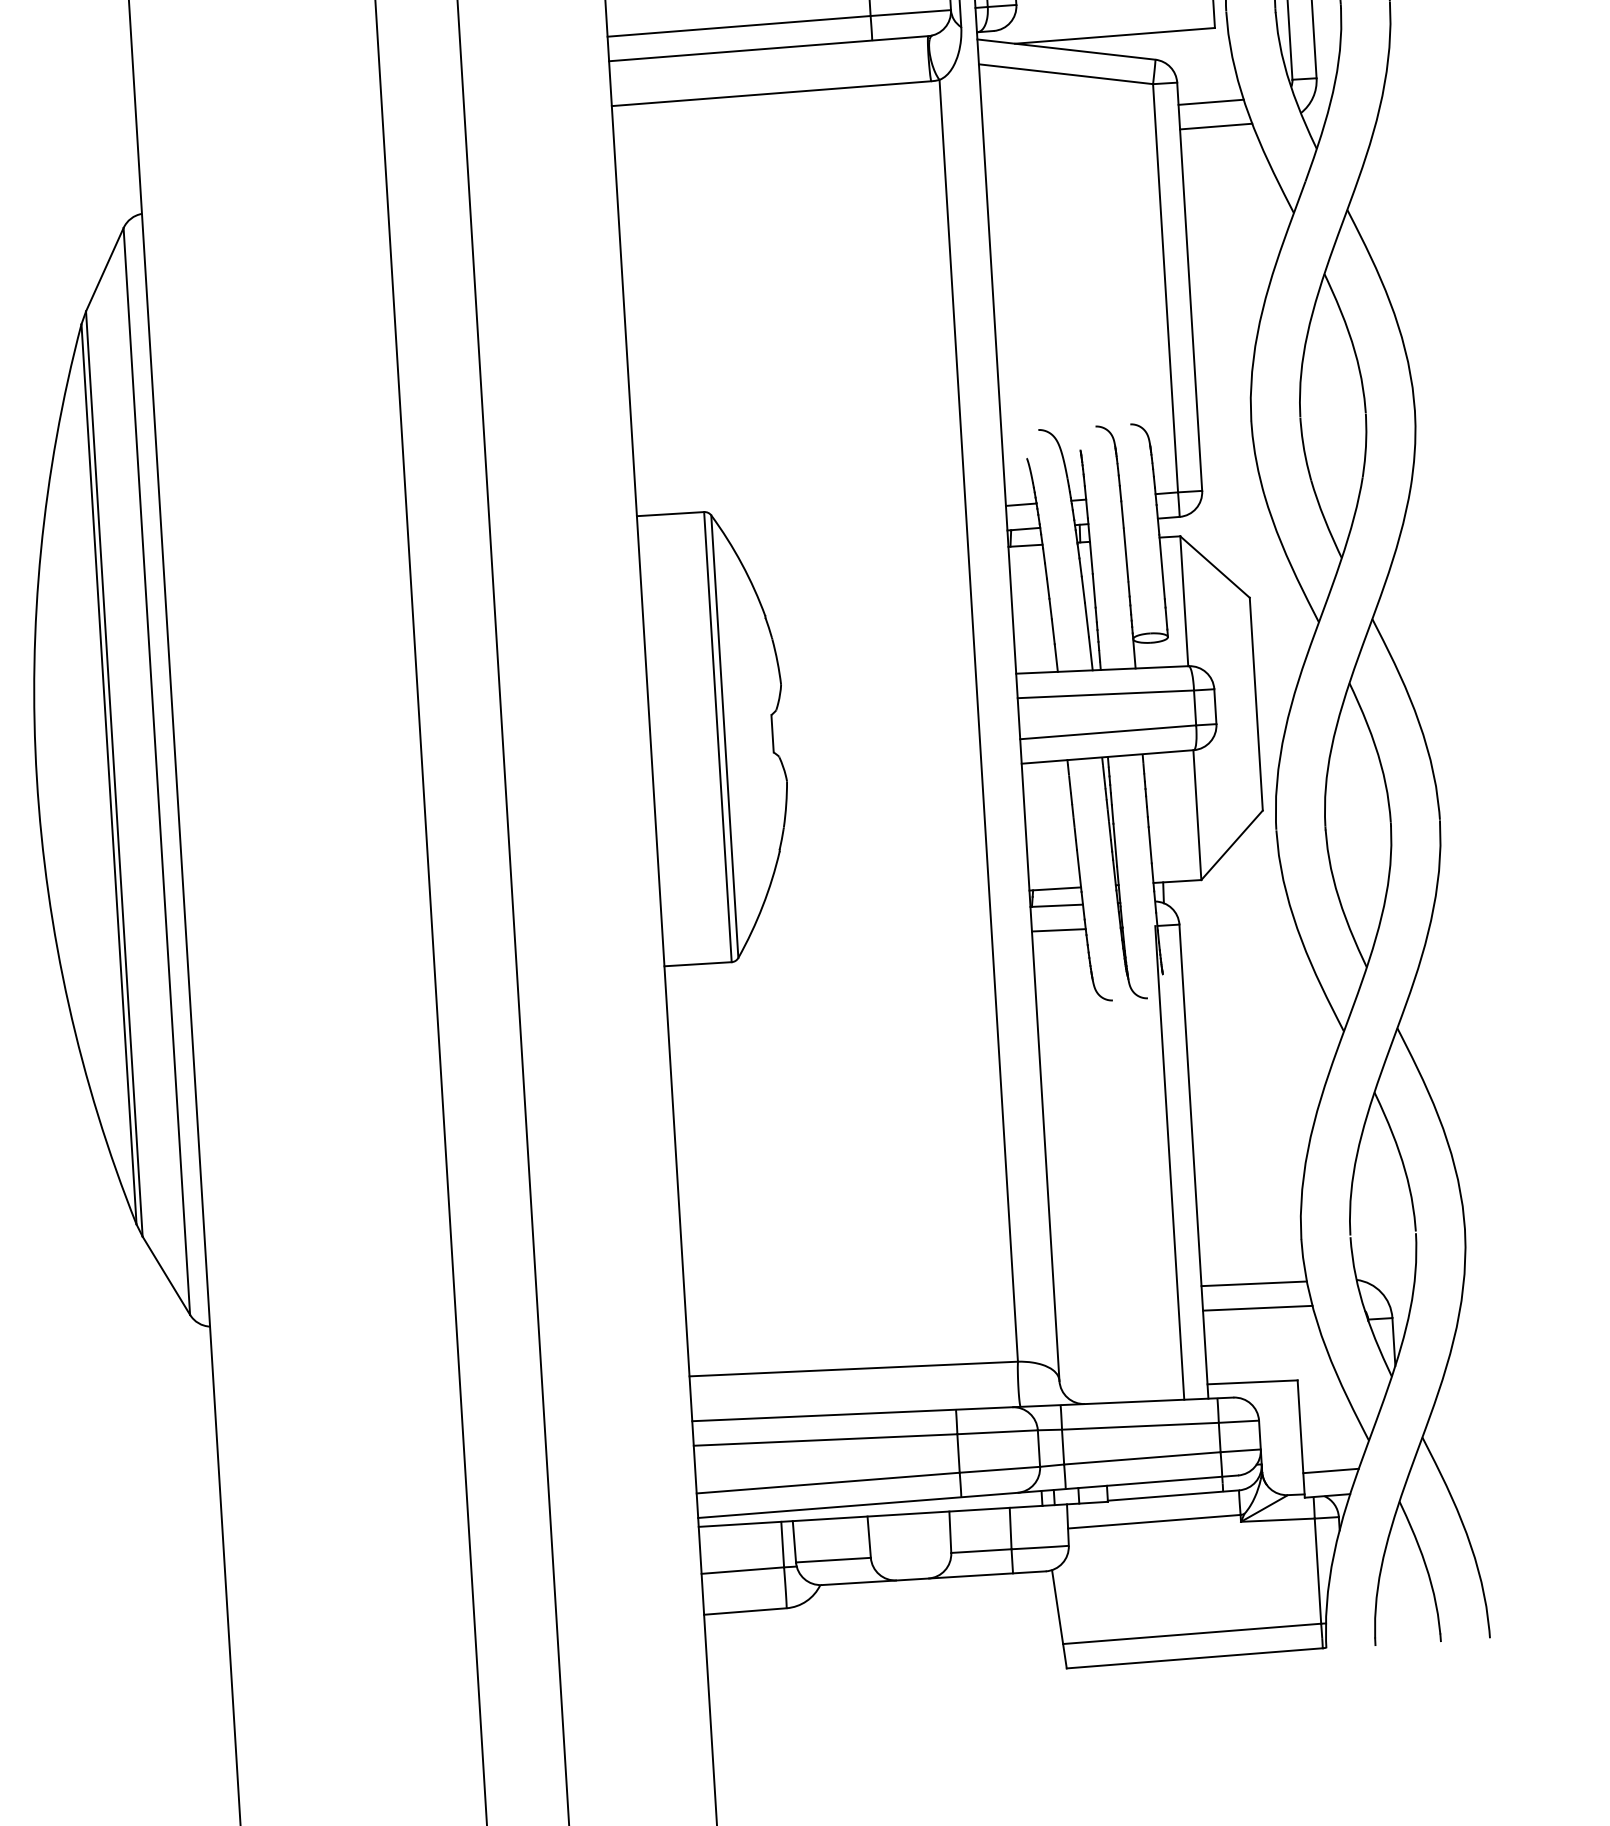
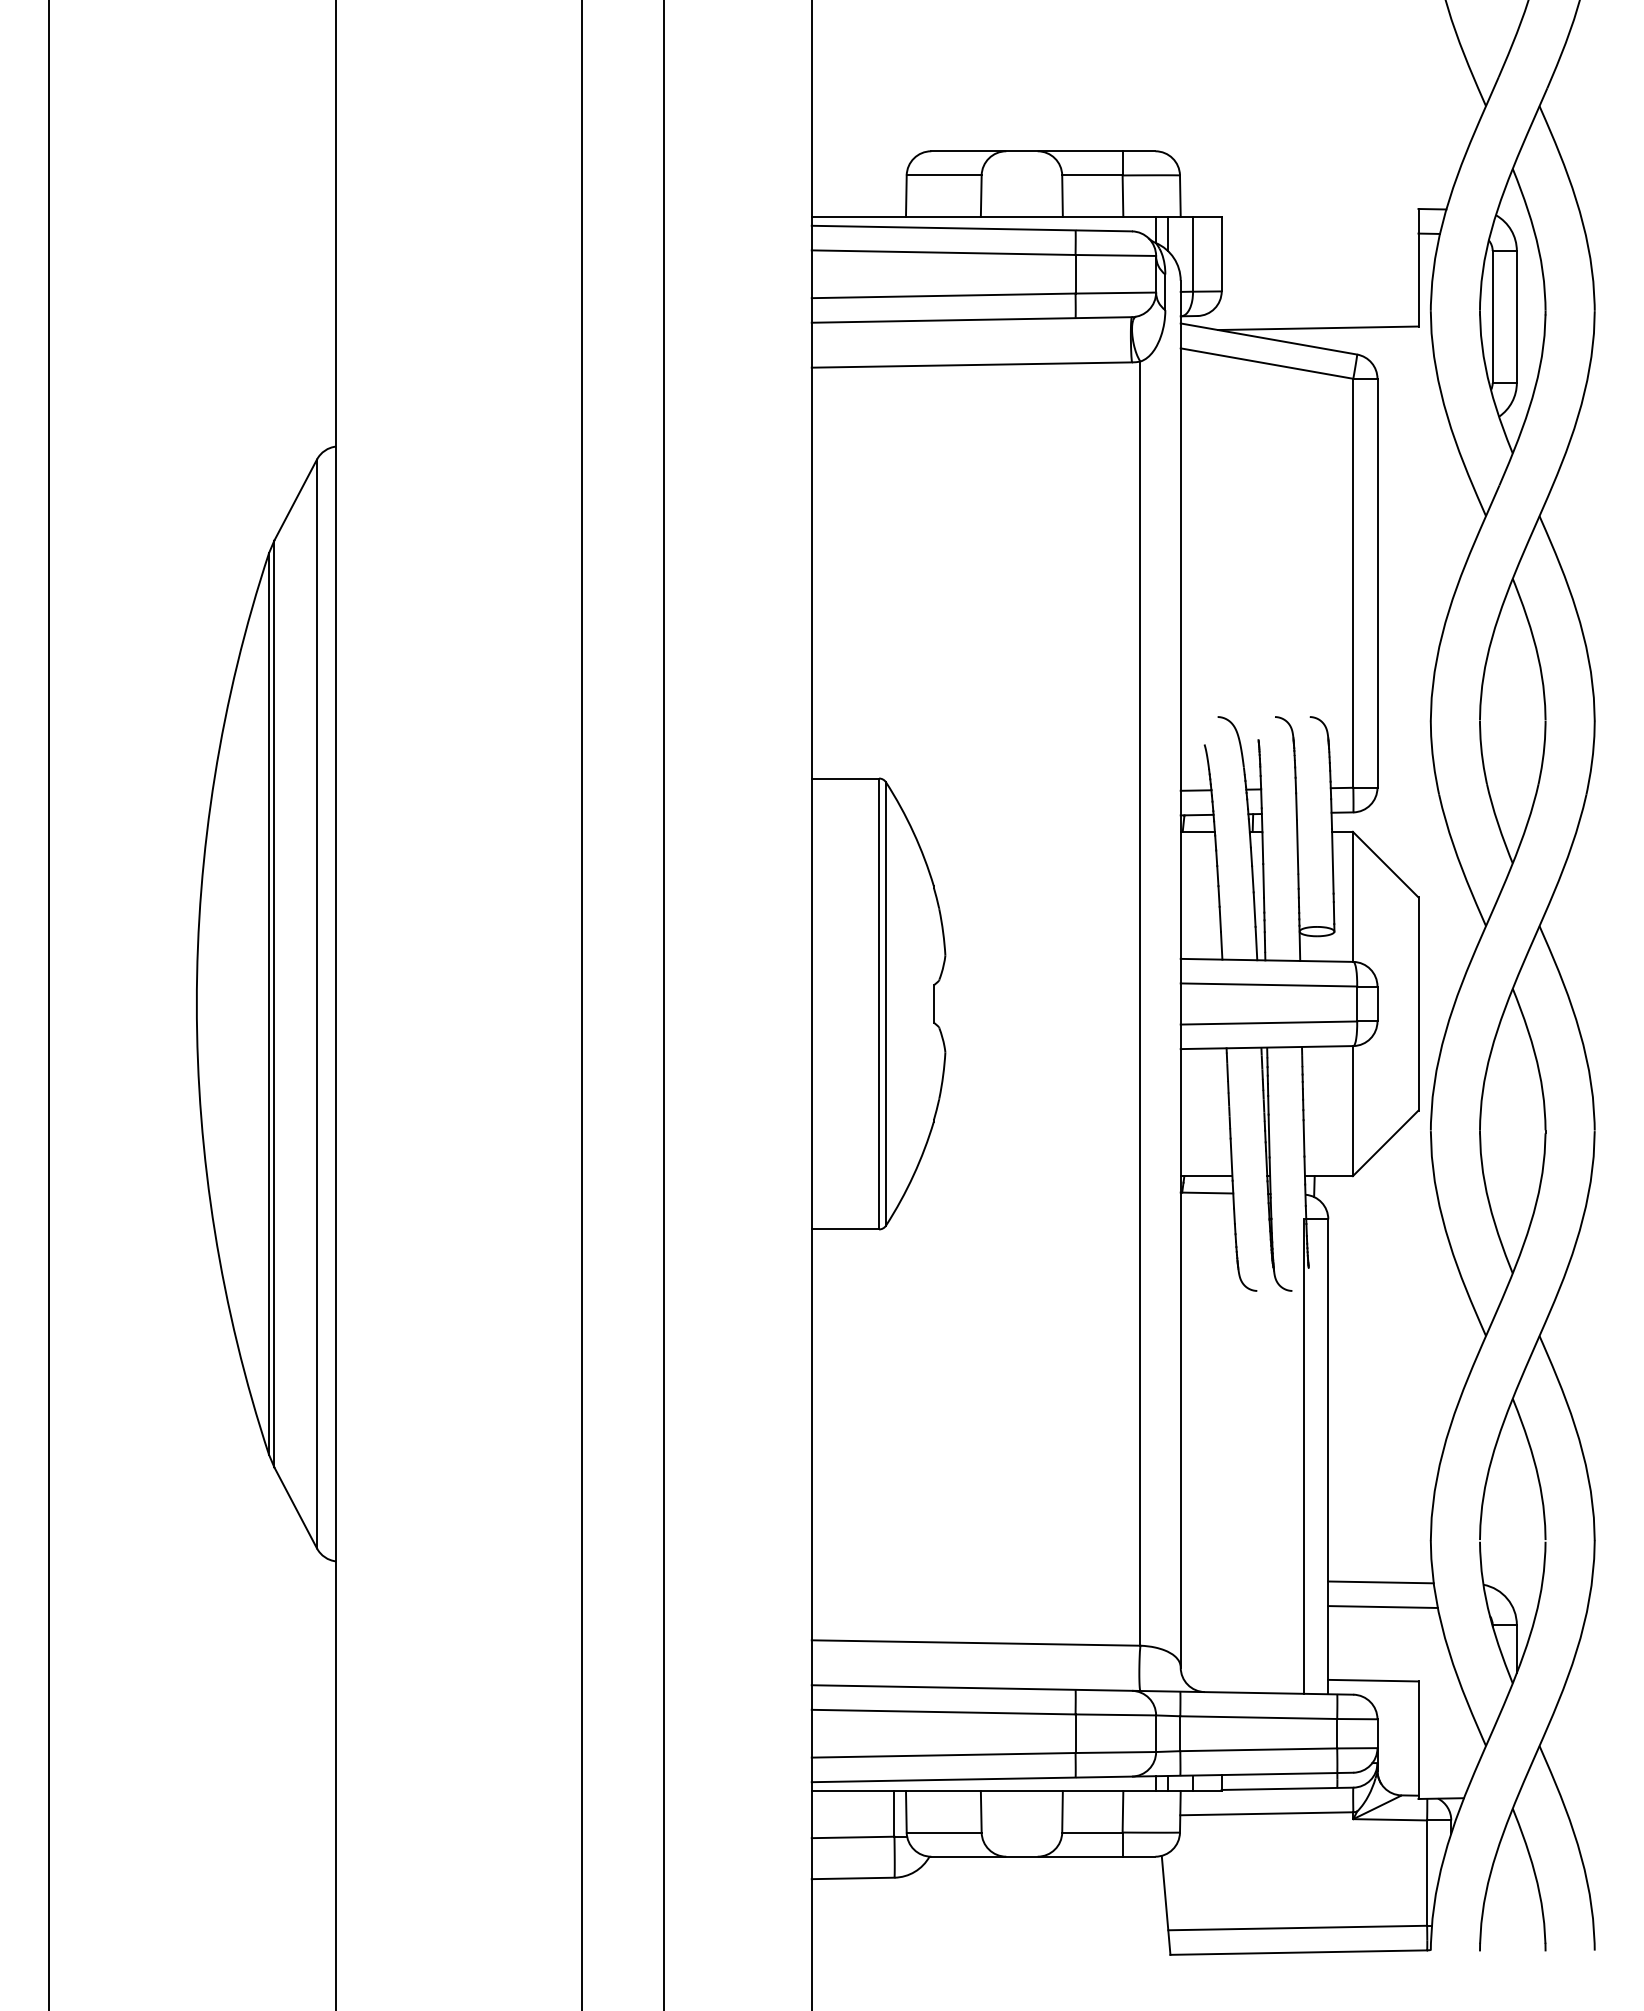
line: (1210, 102) -> (1409, 400), removed
line: (1215, 126) -> (1413, 424), removed
line: (1058, 930) -> (1207, 1217), removed
line: (1331, 1470) -> (1446, 1773), removed

